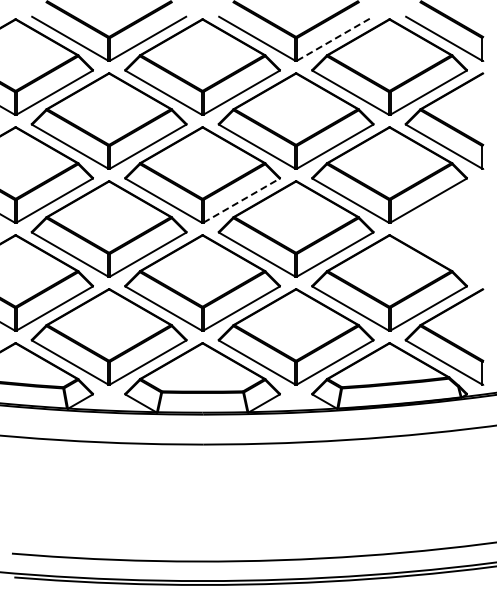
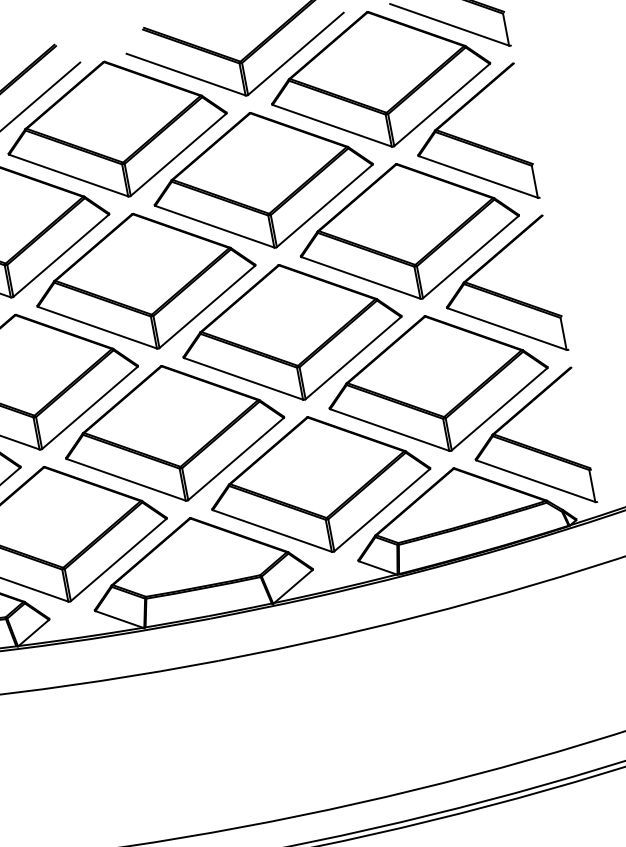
line: (335, 38) -> (296, 53), dashed -> solid
line: (241, 200) -> (207, 306), dashed -> solid
part: (444, 228) -> (500, 292), added

